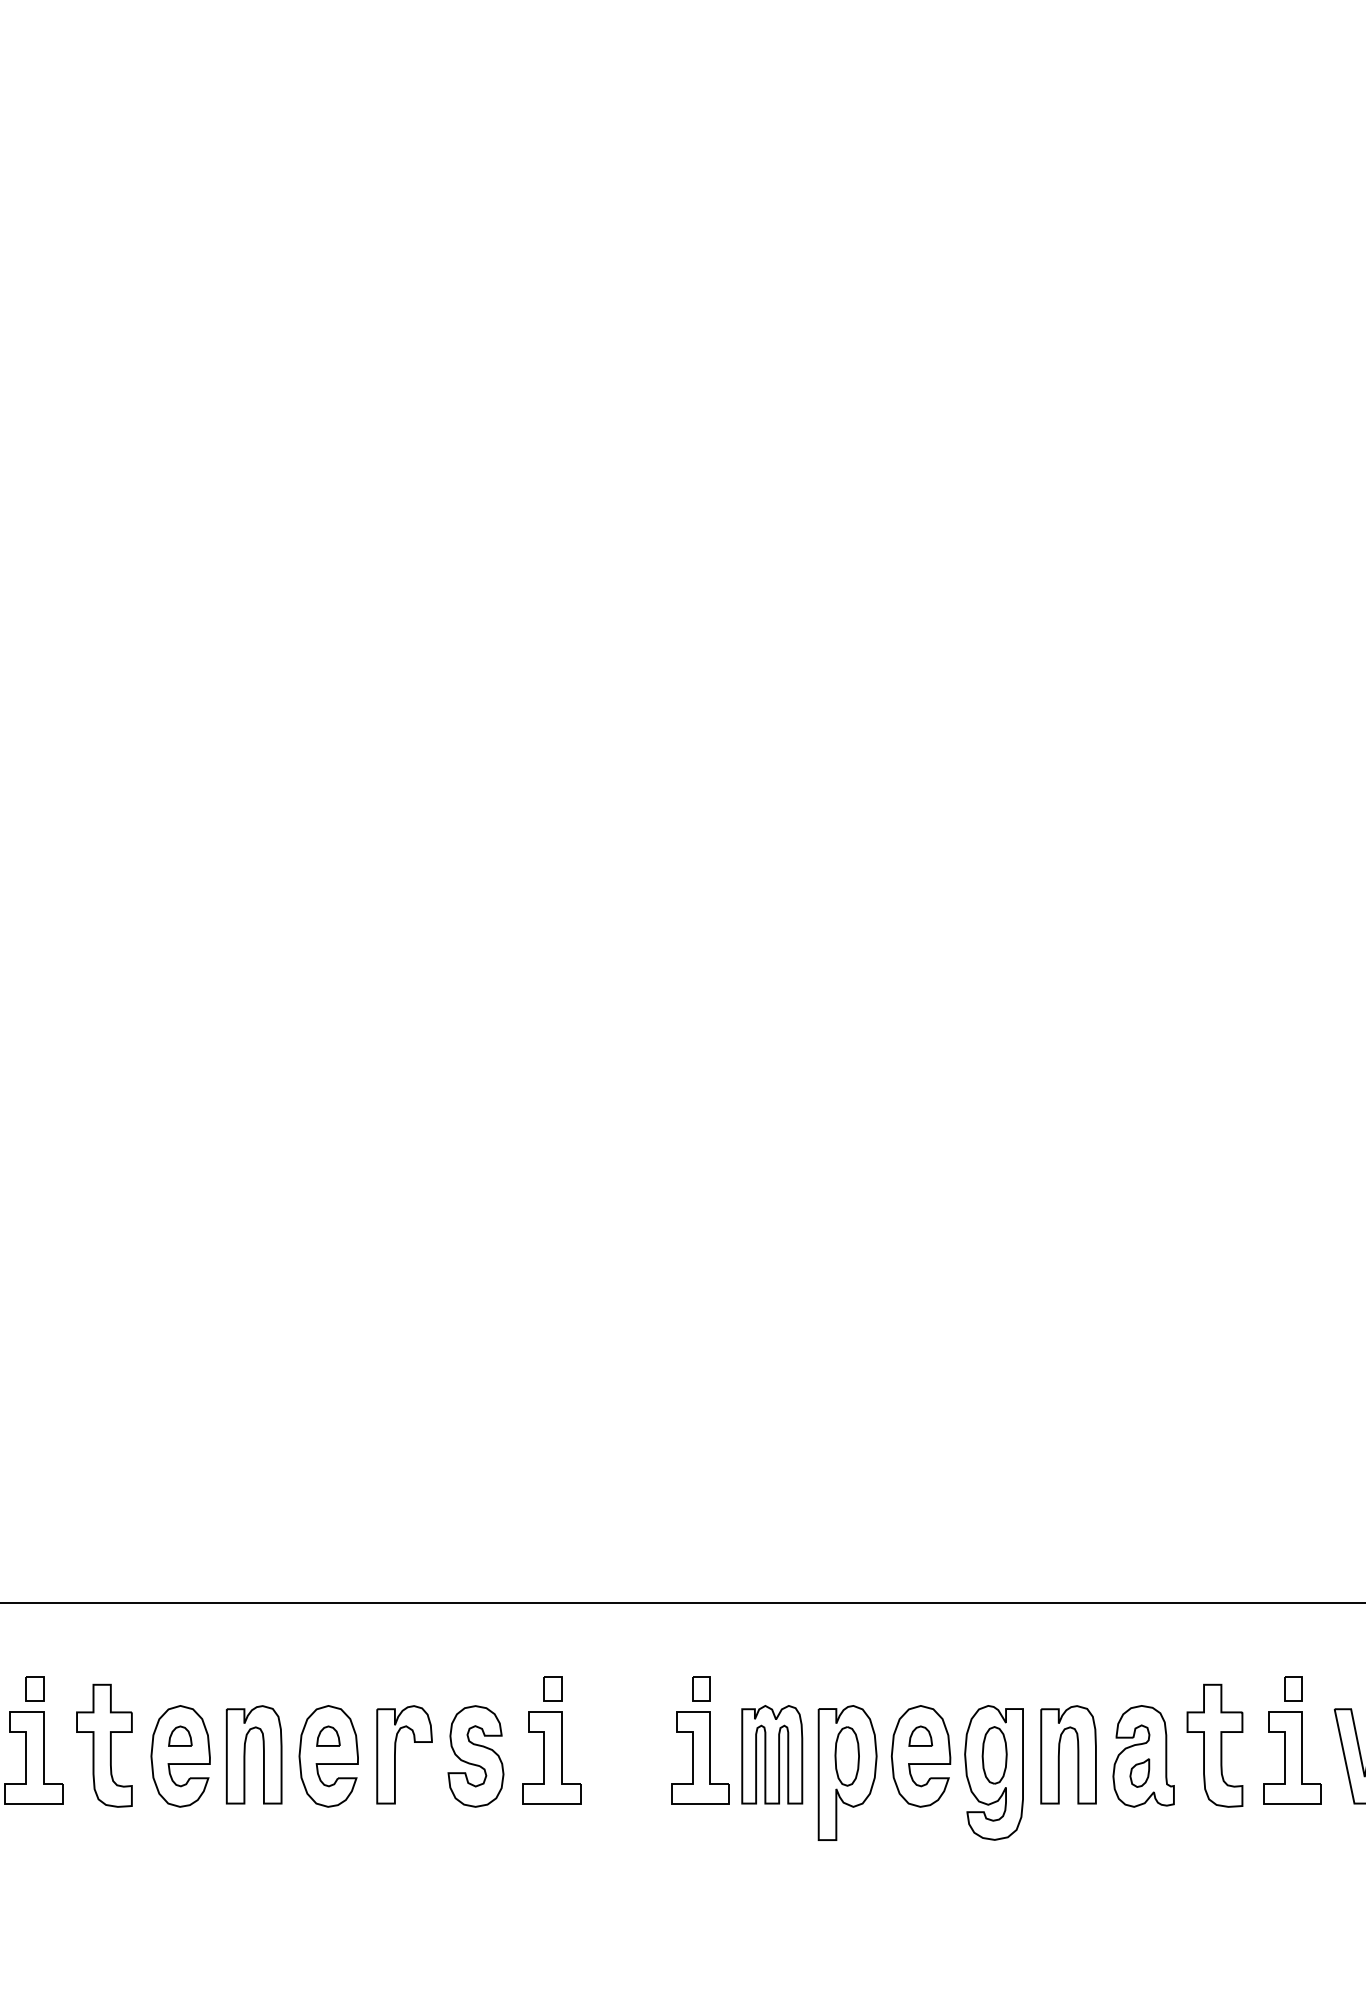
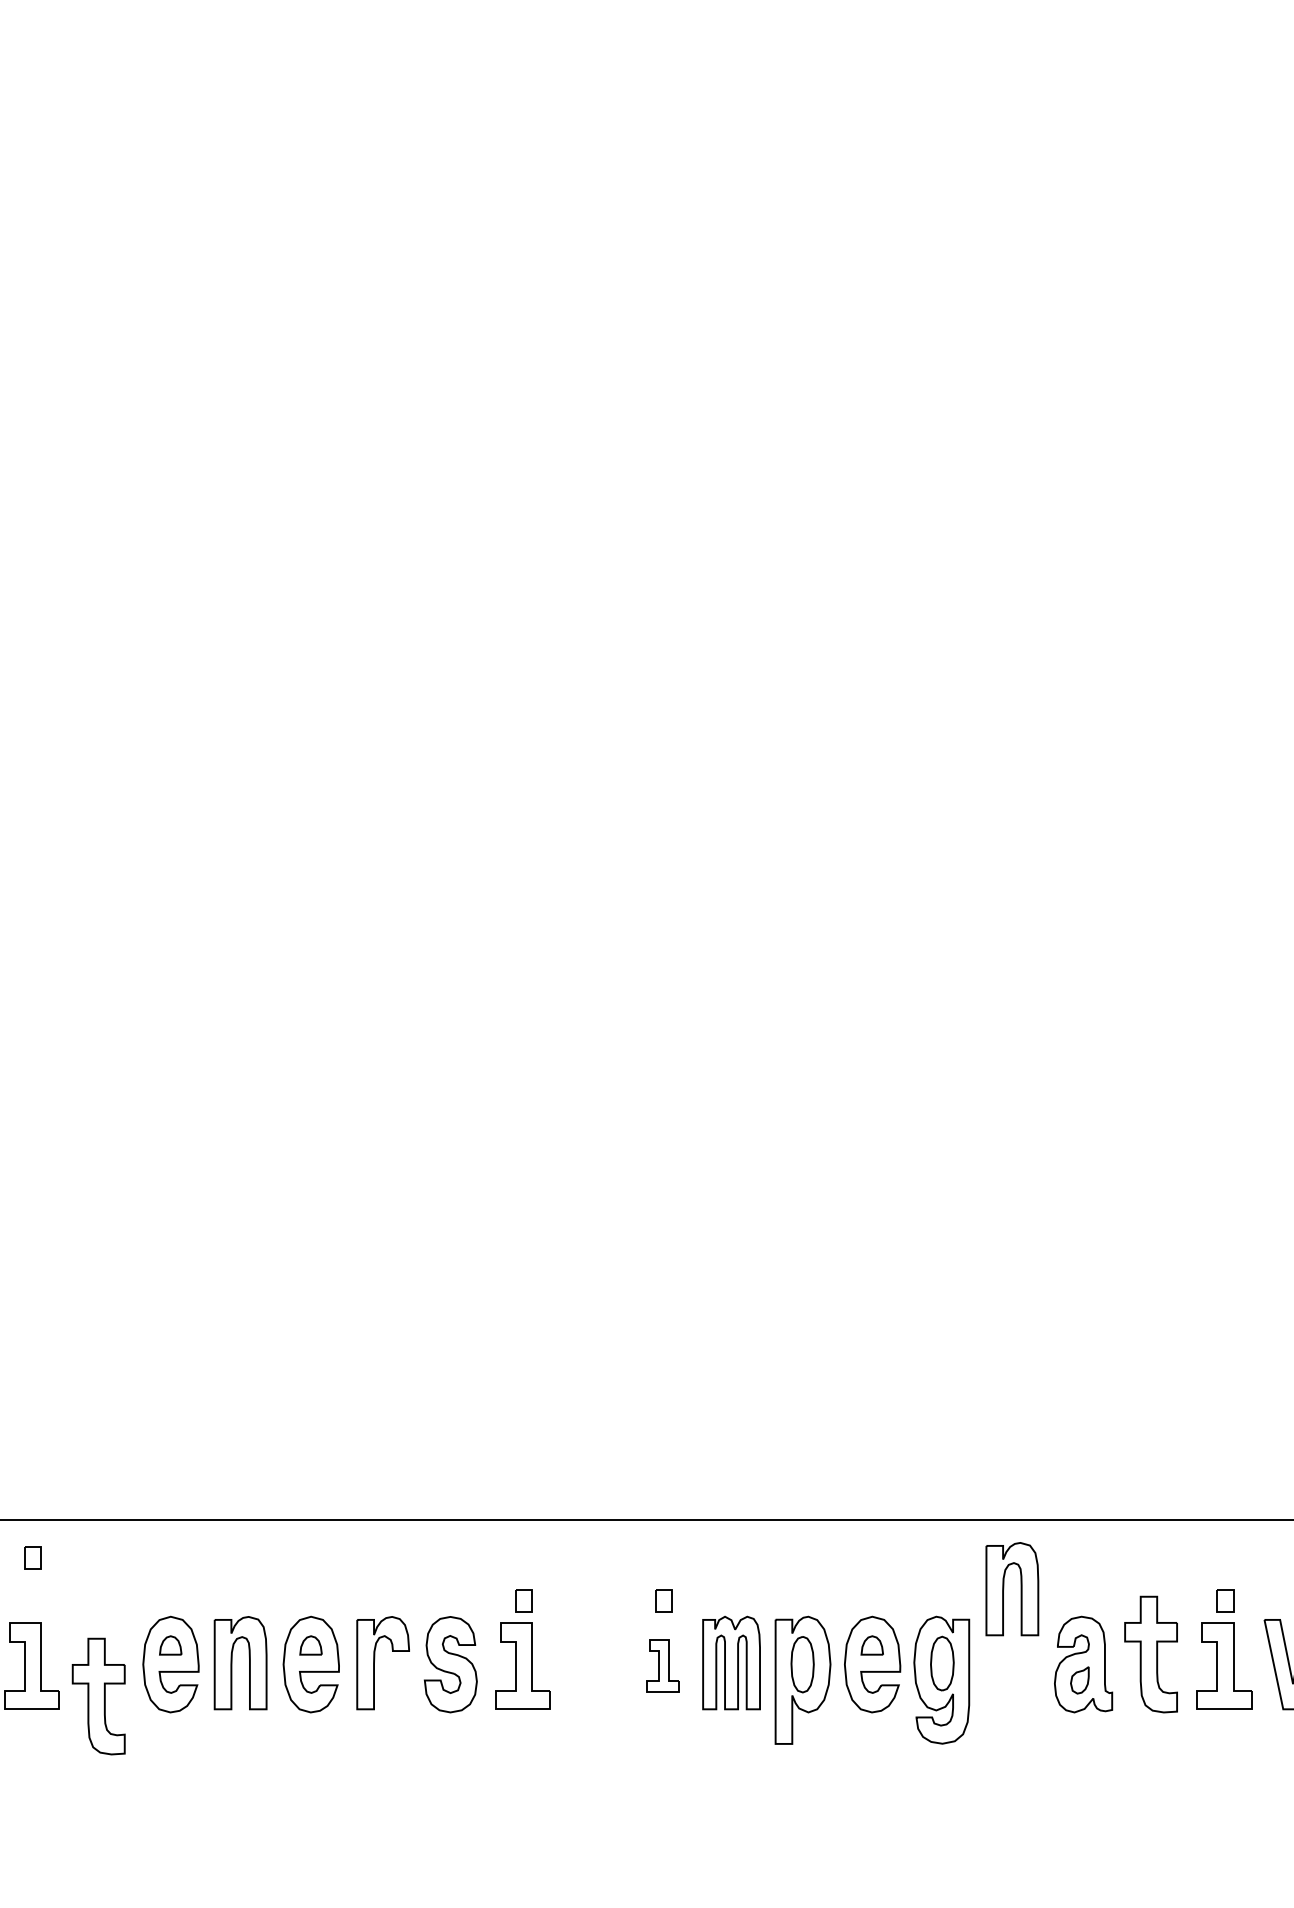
part: (34, 1688) -> (32, 1557), moved
part: (104, 1745) -> (98, 1696), moved
part: (1060, 1755) -> (1004, 1589), moved
part: (699, 1757) -> (662, 1665), size x0.6

